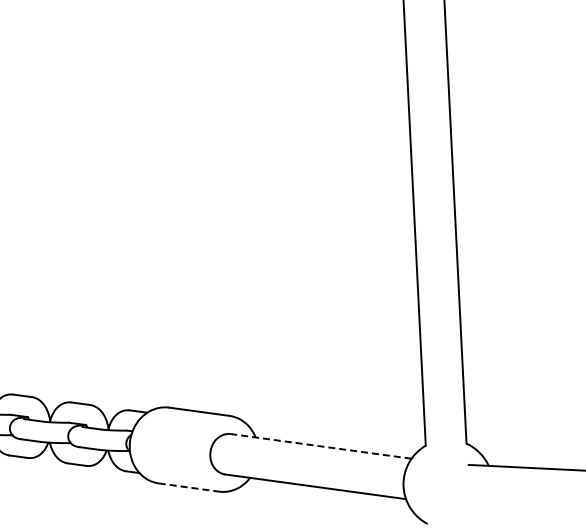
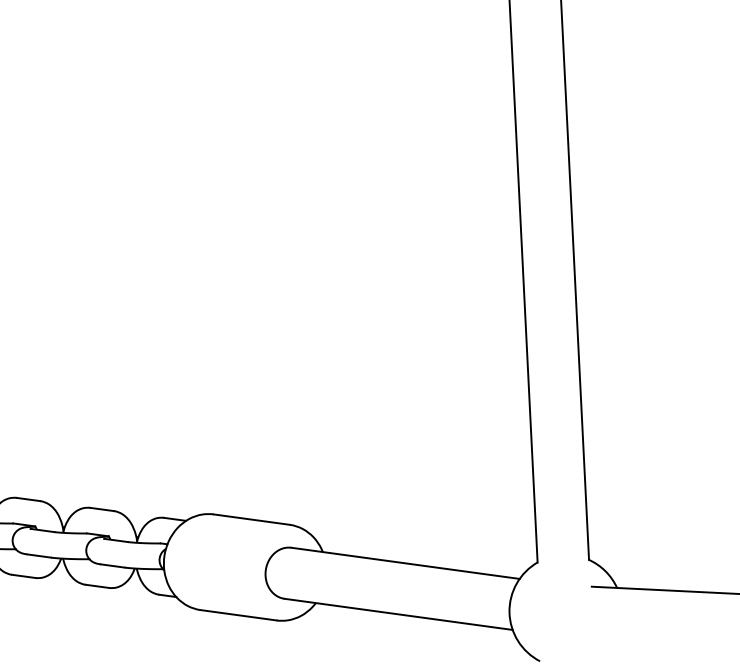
line: (320, 446) -> (404, 563), dashed -> solid
line: (189, 487) -> (239, 615), dashed -> solid

